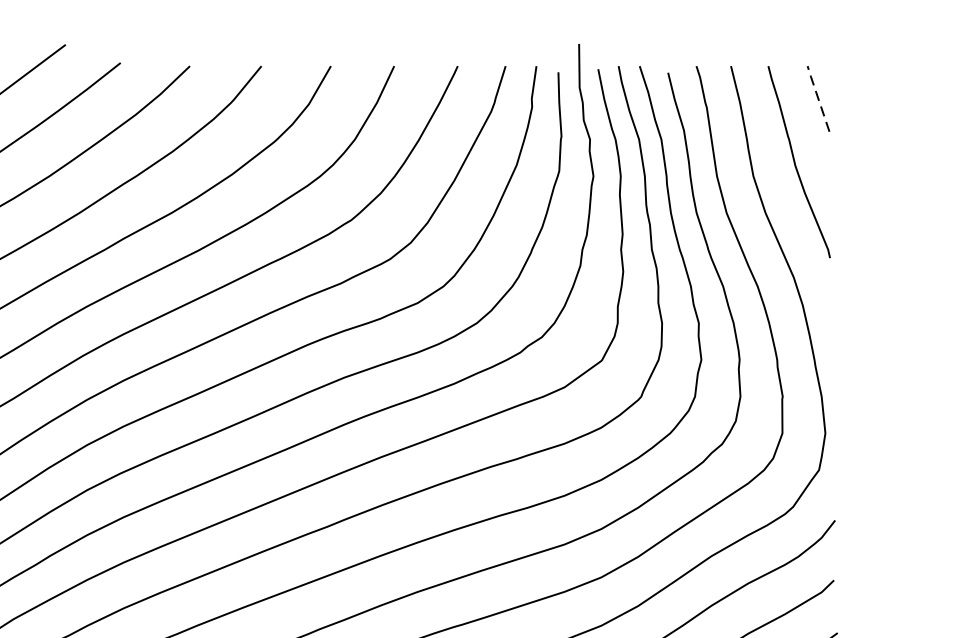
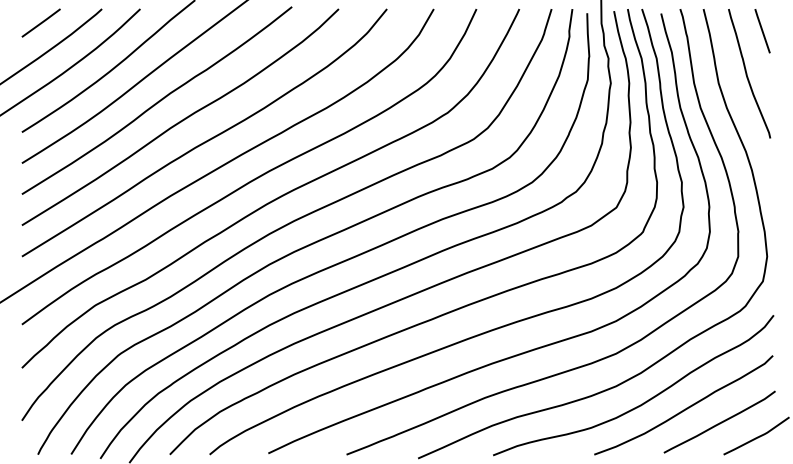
line: (818, 97) -> (762, 30), dashed -> solid

